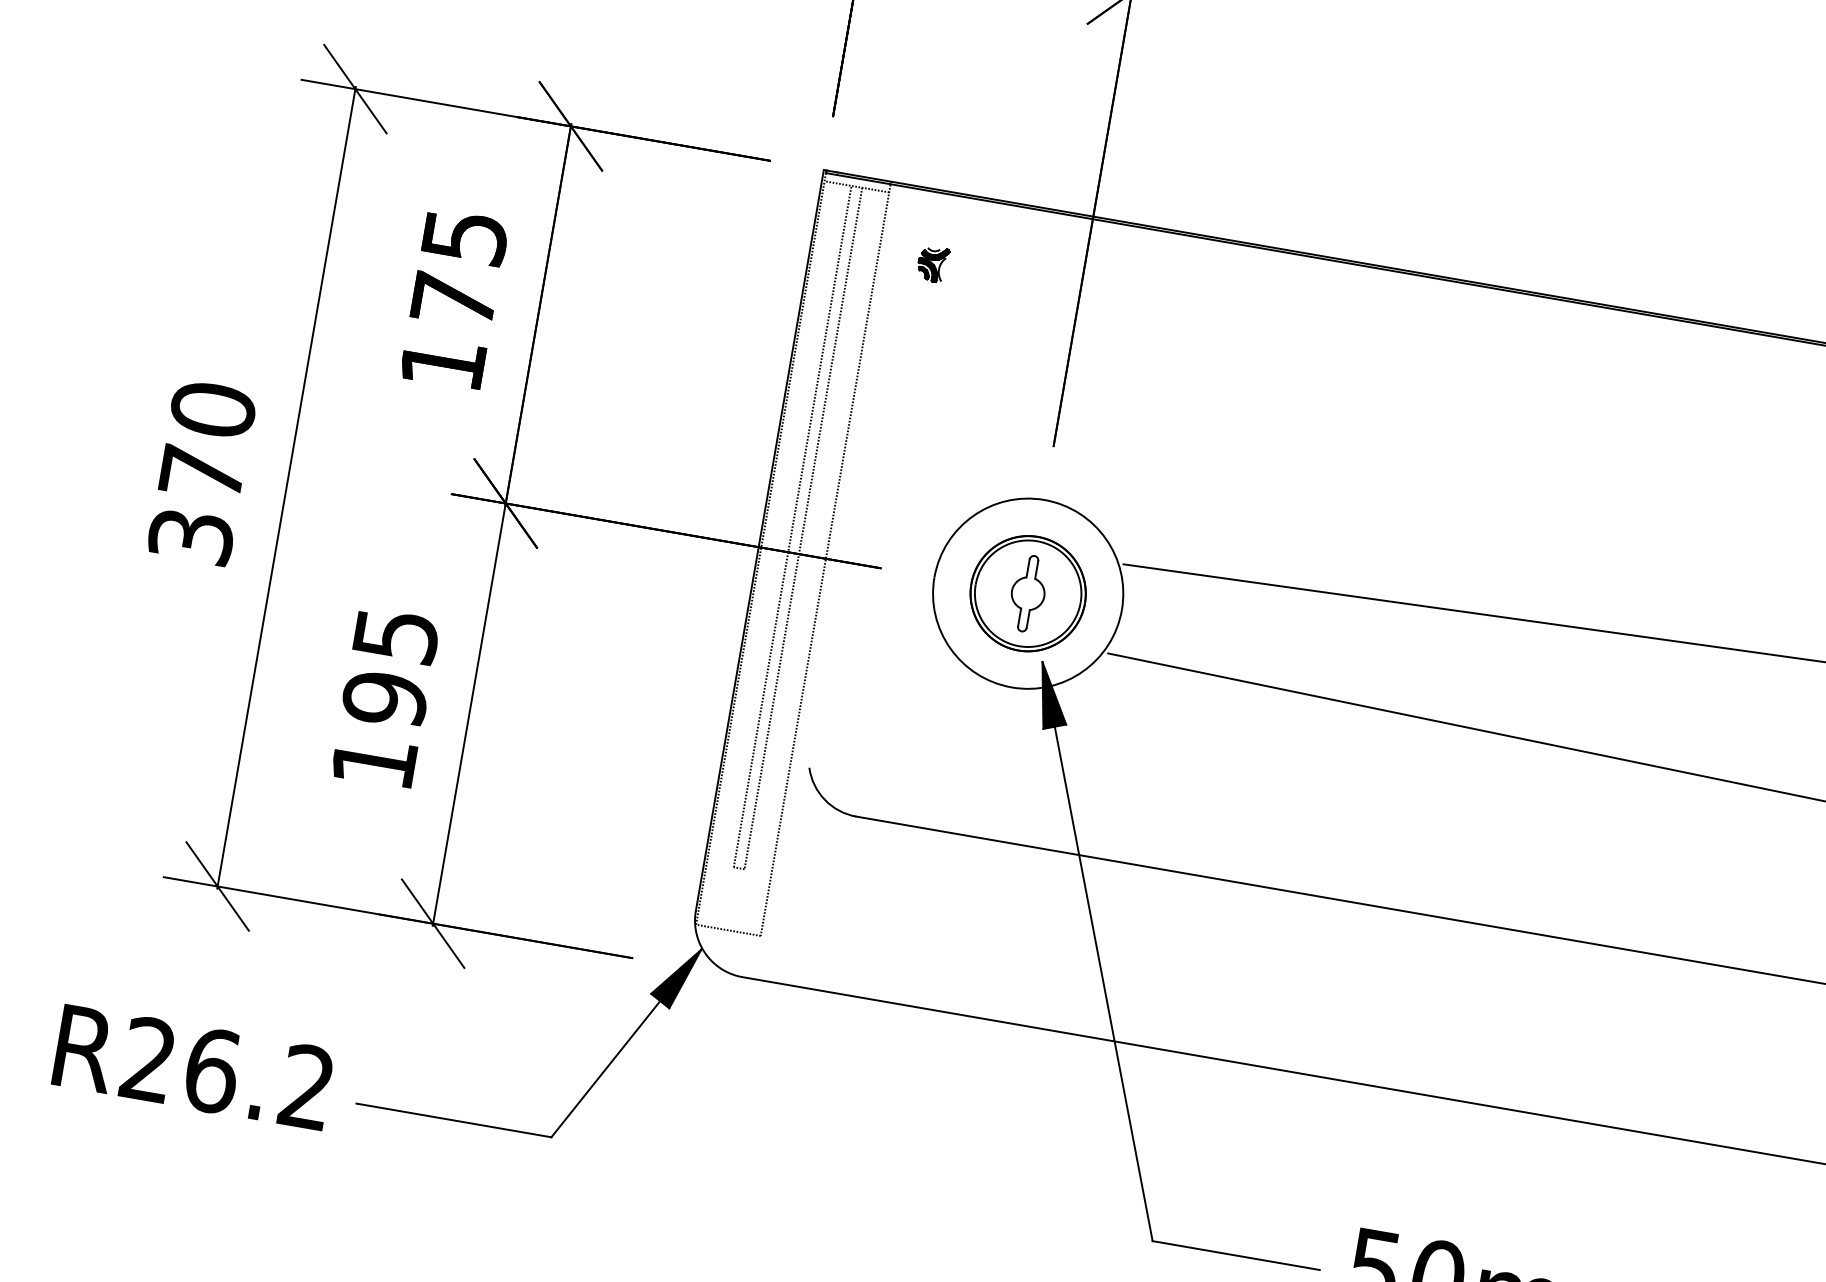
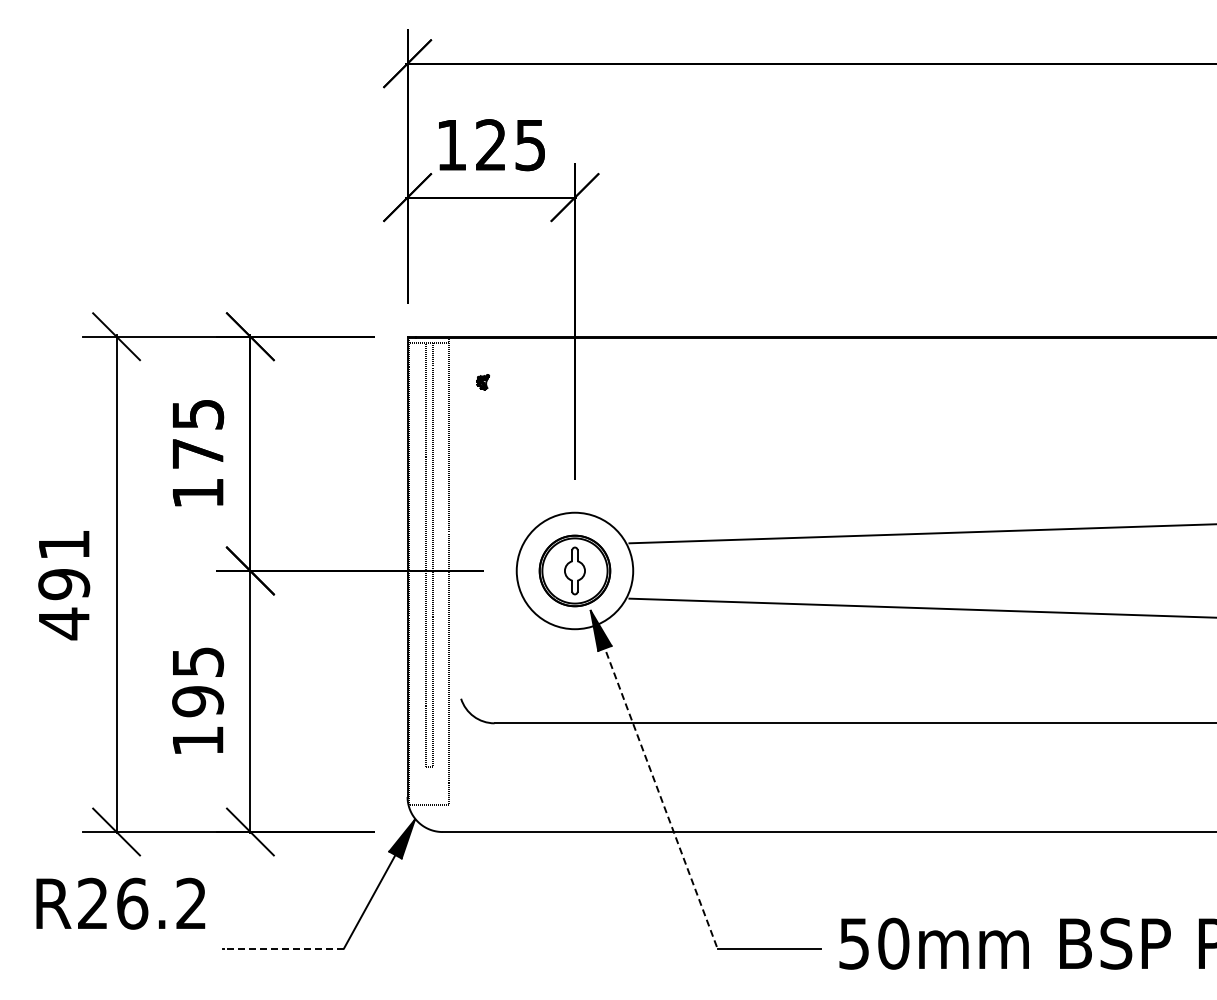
part: (931, 262) -> (482, 381), size x0.7
text: (202, 473) -> (64, 584), 370 -> 491
line: (1097, 953) -> (654, 780), solid -> dashed
text: (192, 1067) -> (120, 903), moved
line: (453, 1120) -> (283, 948), solid -> dashed

